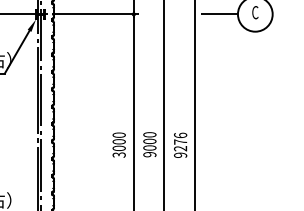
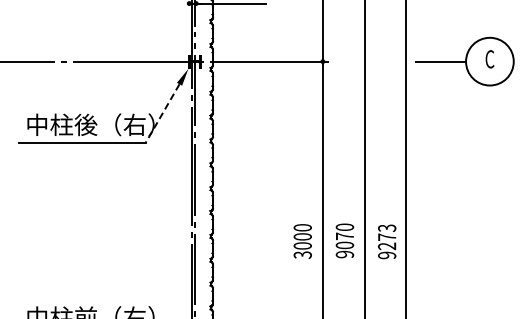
line: (17, 52) -> (162, 113), solid -> dashed
text: (180, 134) -> (387, 227), 9276 -> 9273
text: (149, 141) -> (344, 236), 9000 -> 9070

